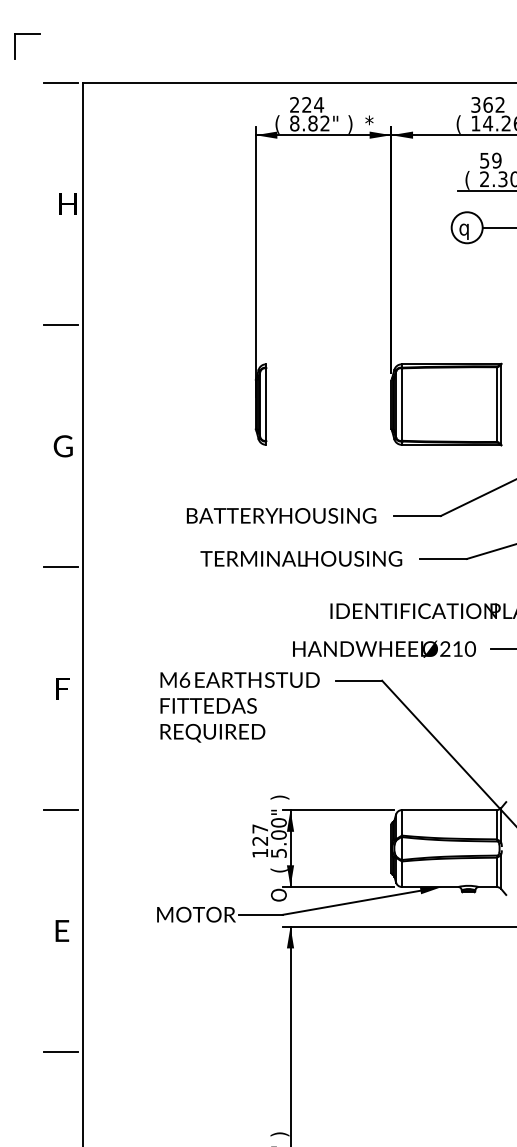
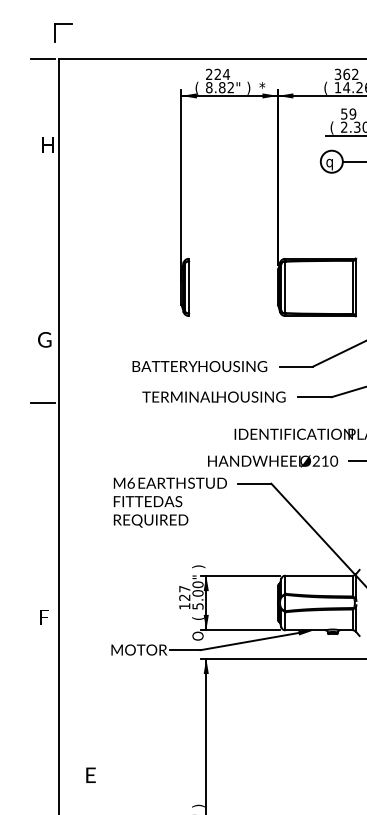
part: (27, 34) -> (63, 24), moved
line: (61, 325) -> (43, 231), removed
text: (62, 446) -> (44, 339), moved
text: (62, 688) -> (44, 617), moved
line: (61, 809) -> (43, 575), removed
text: (62, 930) -> (91, 774), moved
line: (61, 1052) -> (43, 747), removed

